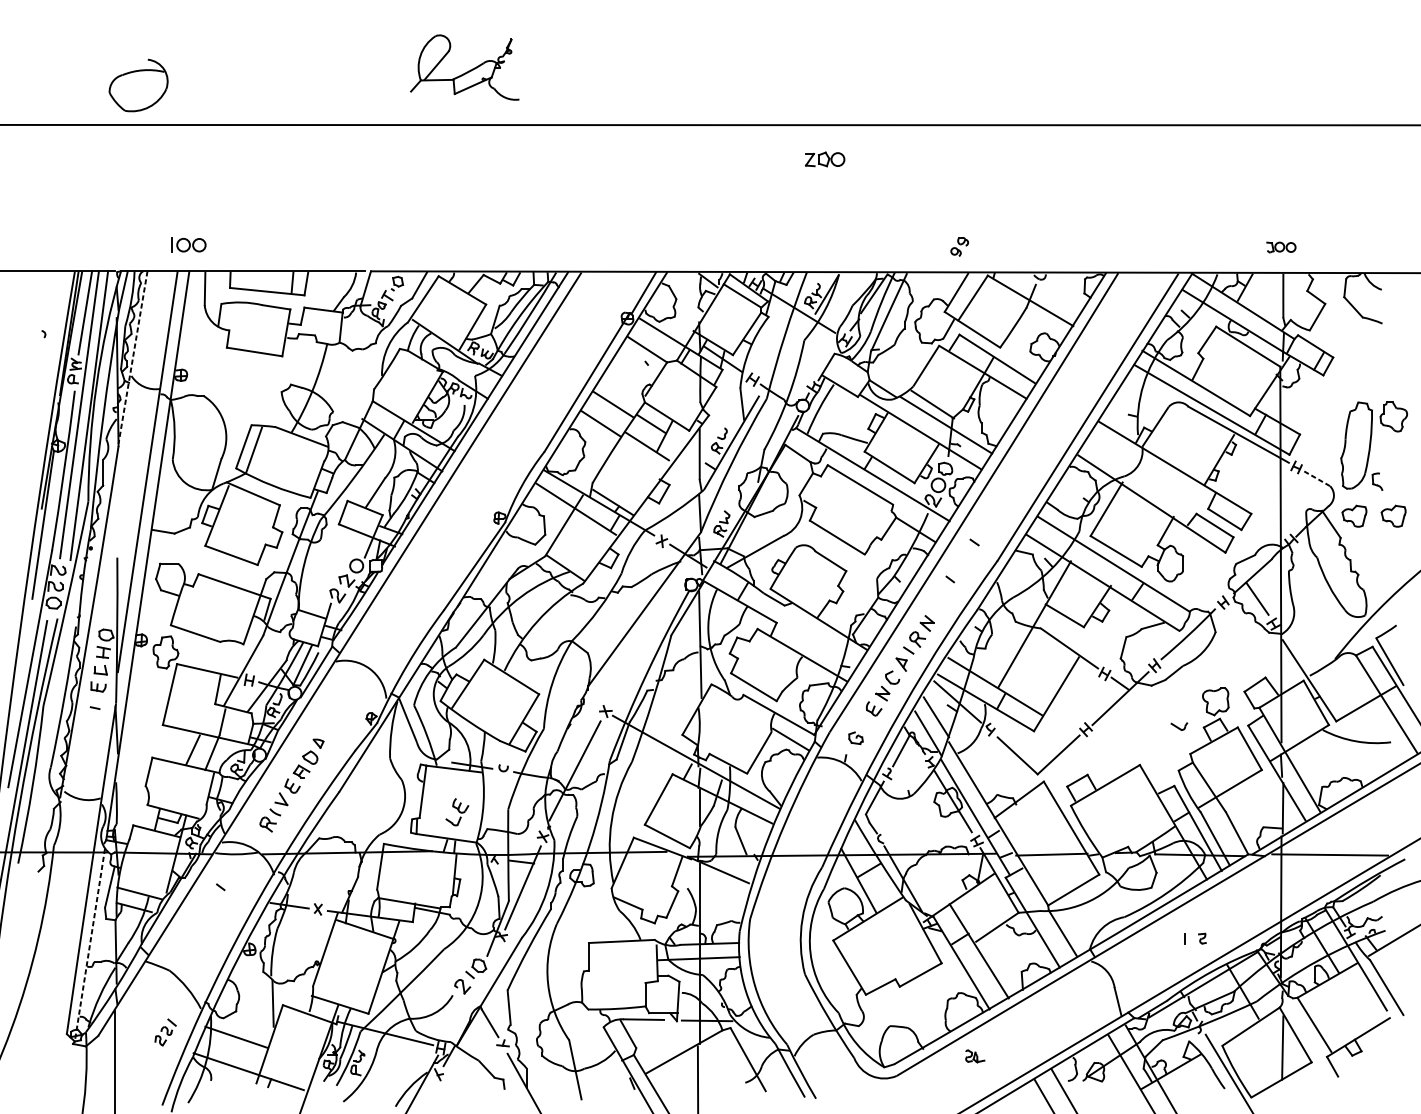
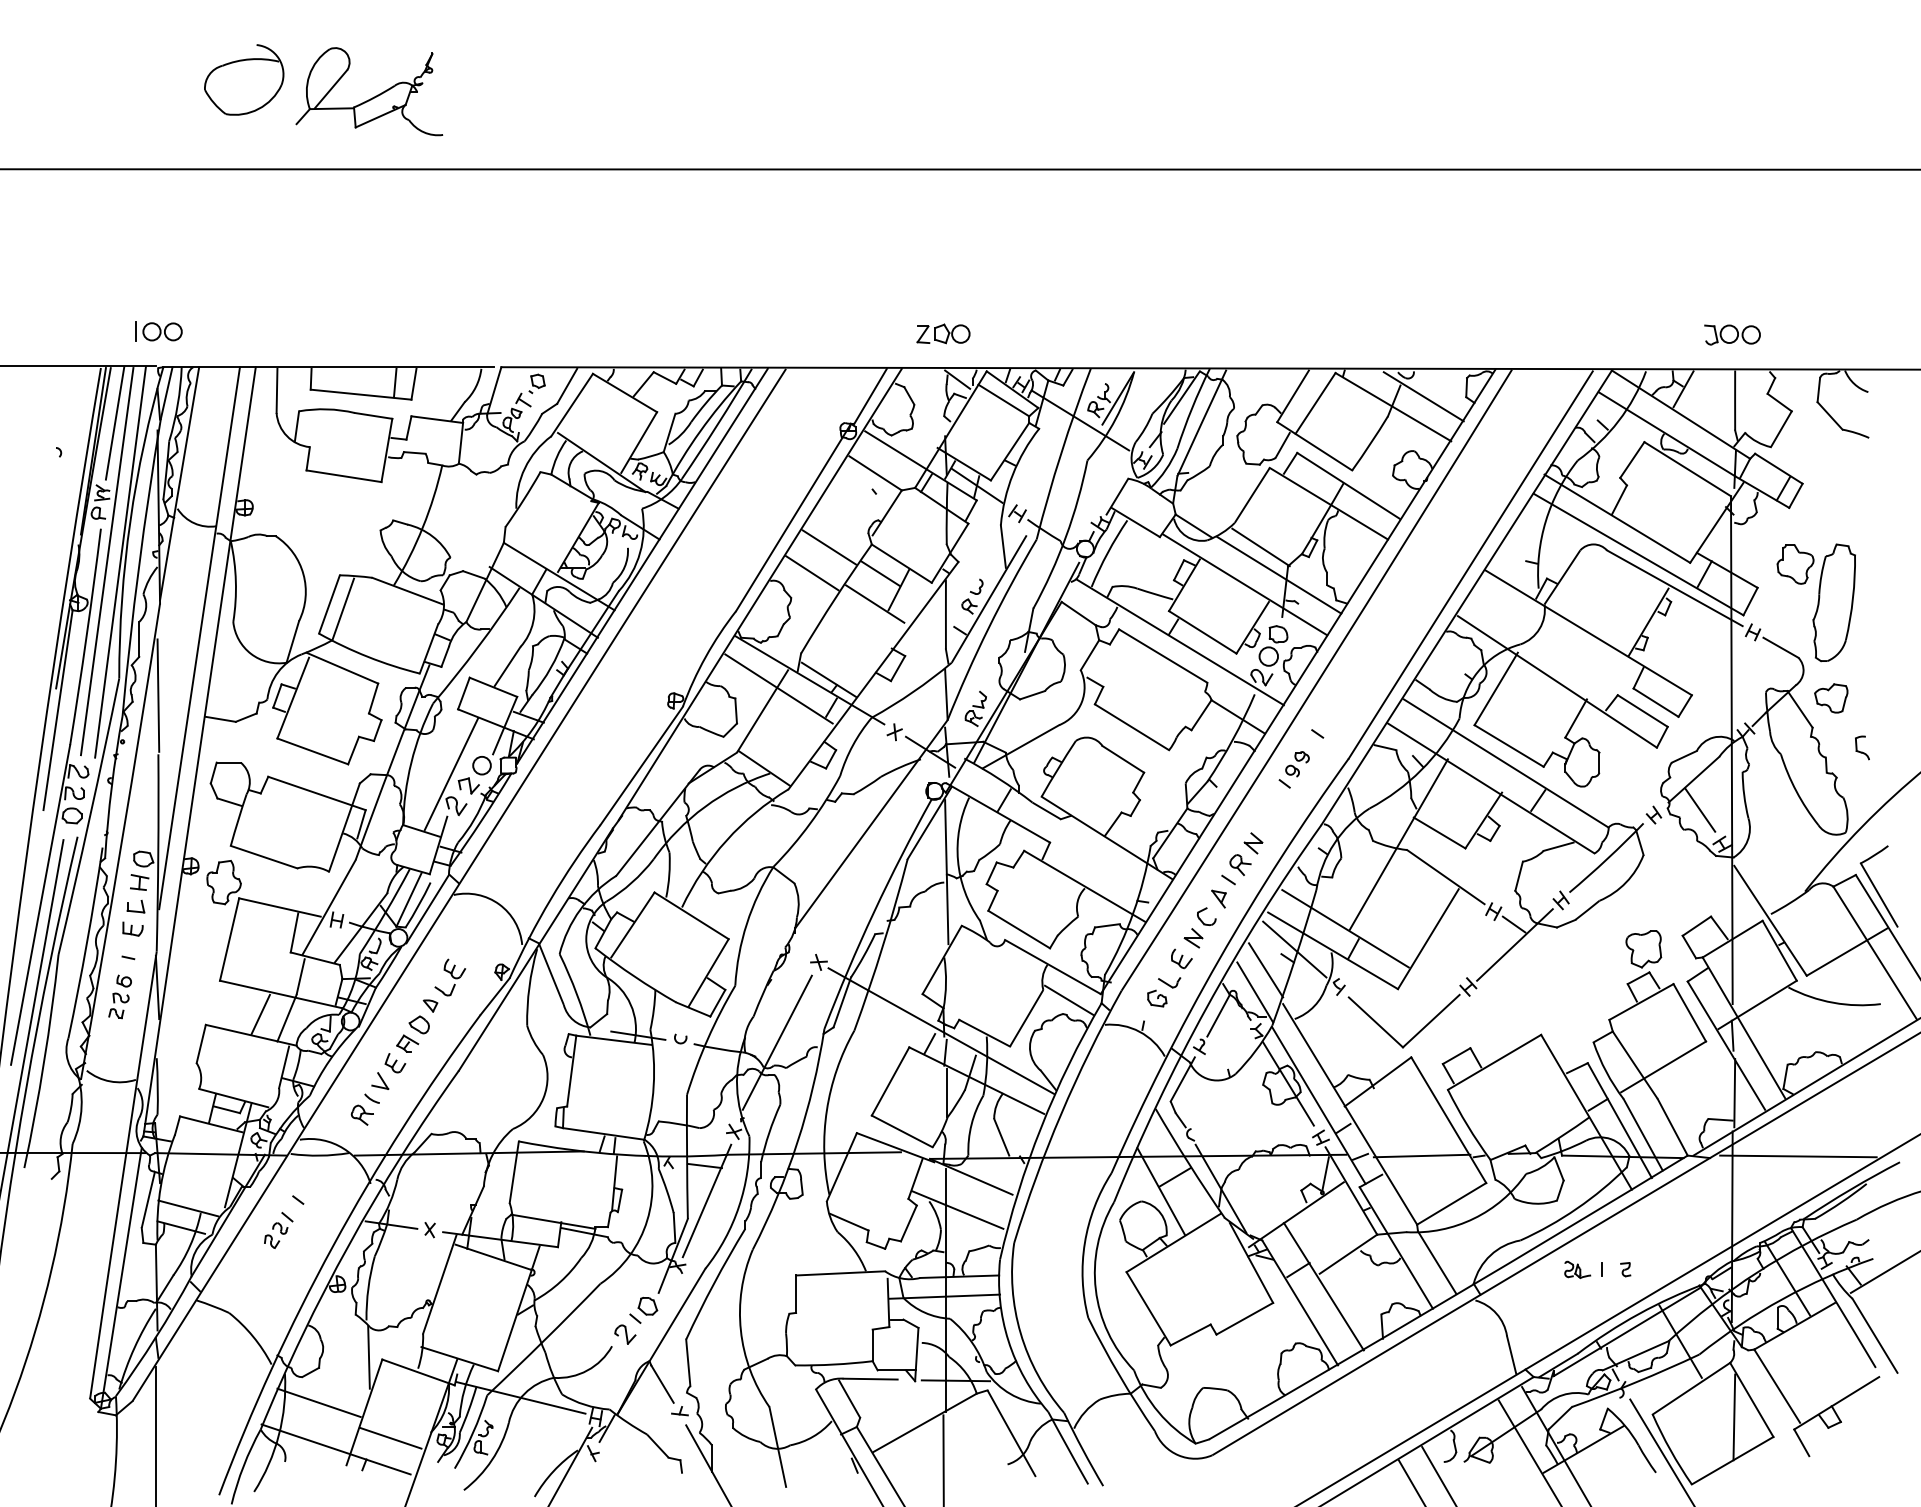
part: (467, 71) -> (372, 97), moved
part: (138, 85) -> (244, 79), moved
part: (825, 159) -> (943, 333), moved
part: (188, 244) -> (158, 331), moved
part: (959, 247) -> (1297, 764), moved
part: (1281, 247) -> (1732, 334), size x1.43
line: (1052, 292) -> (1423, 396), added
line: (132, 358) -> (179, 484), dashed -> solid
part: (1393, 417) -> (1795, 564), moved
line: (1317, 479) -> (1781, 648), dashed -> solid
part: (1377, 481) -> (1862, 747), moved
line: (117, 514) -> (158, 695), added
part: (1393, 516) -> (1884, 698), removed
line: (334, 572) -> (451, 774), added
part: (1179, 726) -> (1169, 982), moved
part: (88, 736) -> (119, 996), added
part: (457, 812) -> (450, 977), moved
line: (708, 894) -> (957, 1209), added
line: (90, 945) -> (121, 1278), dashed -> solid
part: (165, 1032) -> (278, 1230), moved
part: (975, 1056) -> (1577, 1269), moved
line: (288, 1062) -> (390, 1437), added

